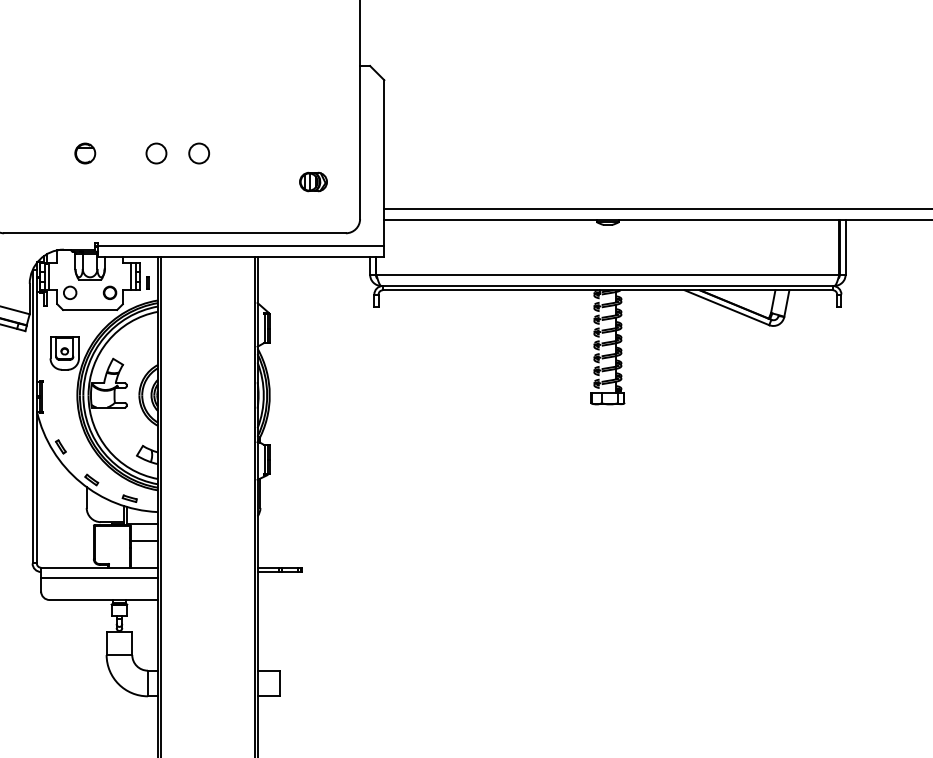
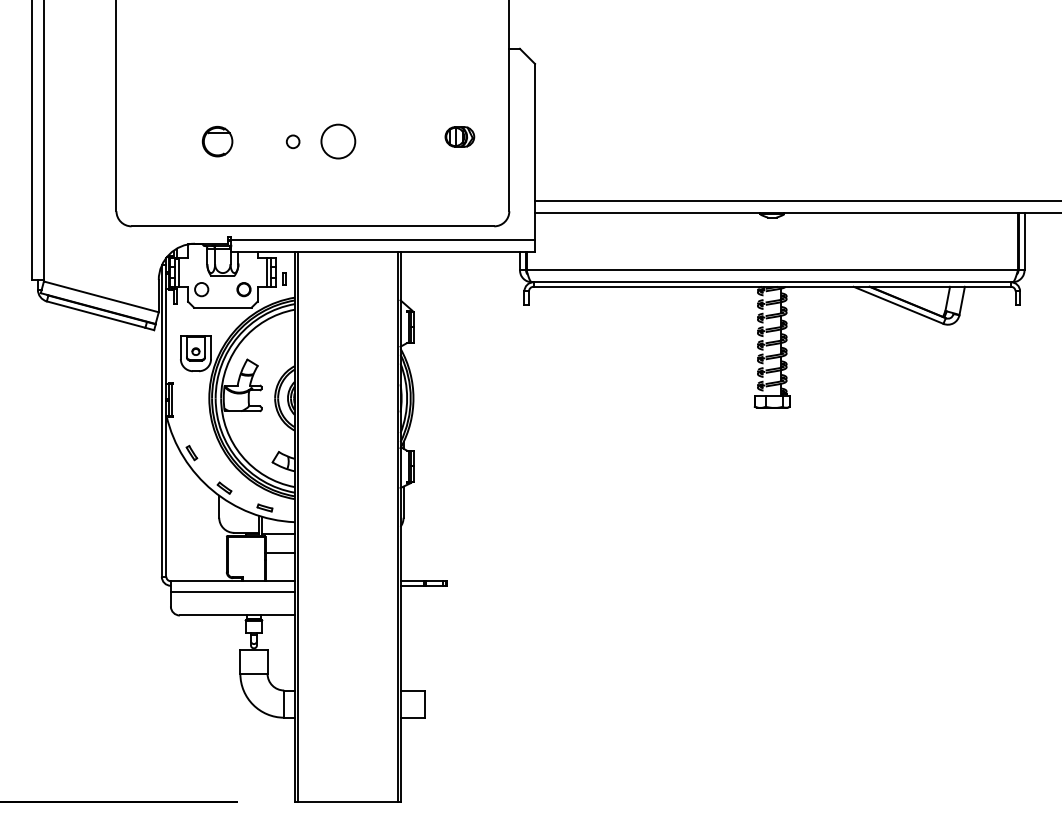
part: (85, 153) -> (217, 141), size x1.4
circle: (155, 153) -> (292, 141), size x0.6
circle: (199, 153) -> (338, 141), size x1.6
part: (313, 181) -> (459, 136), moved

